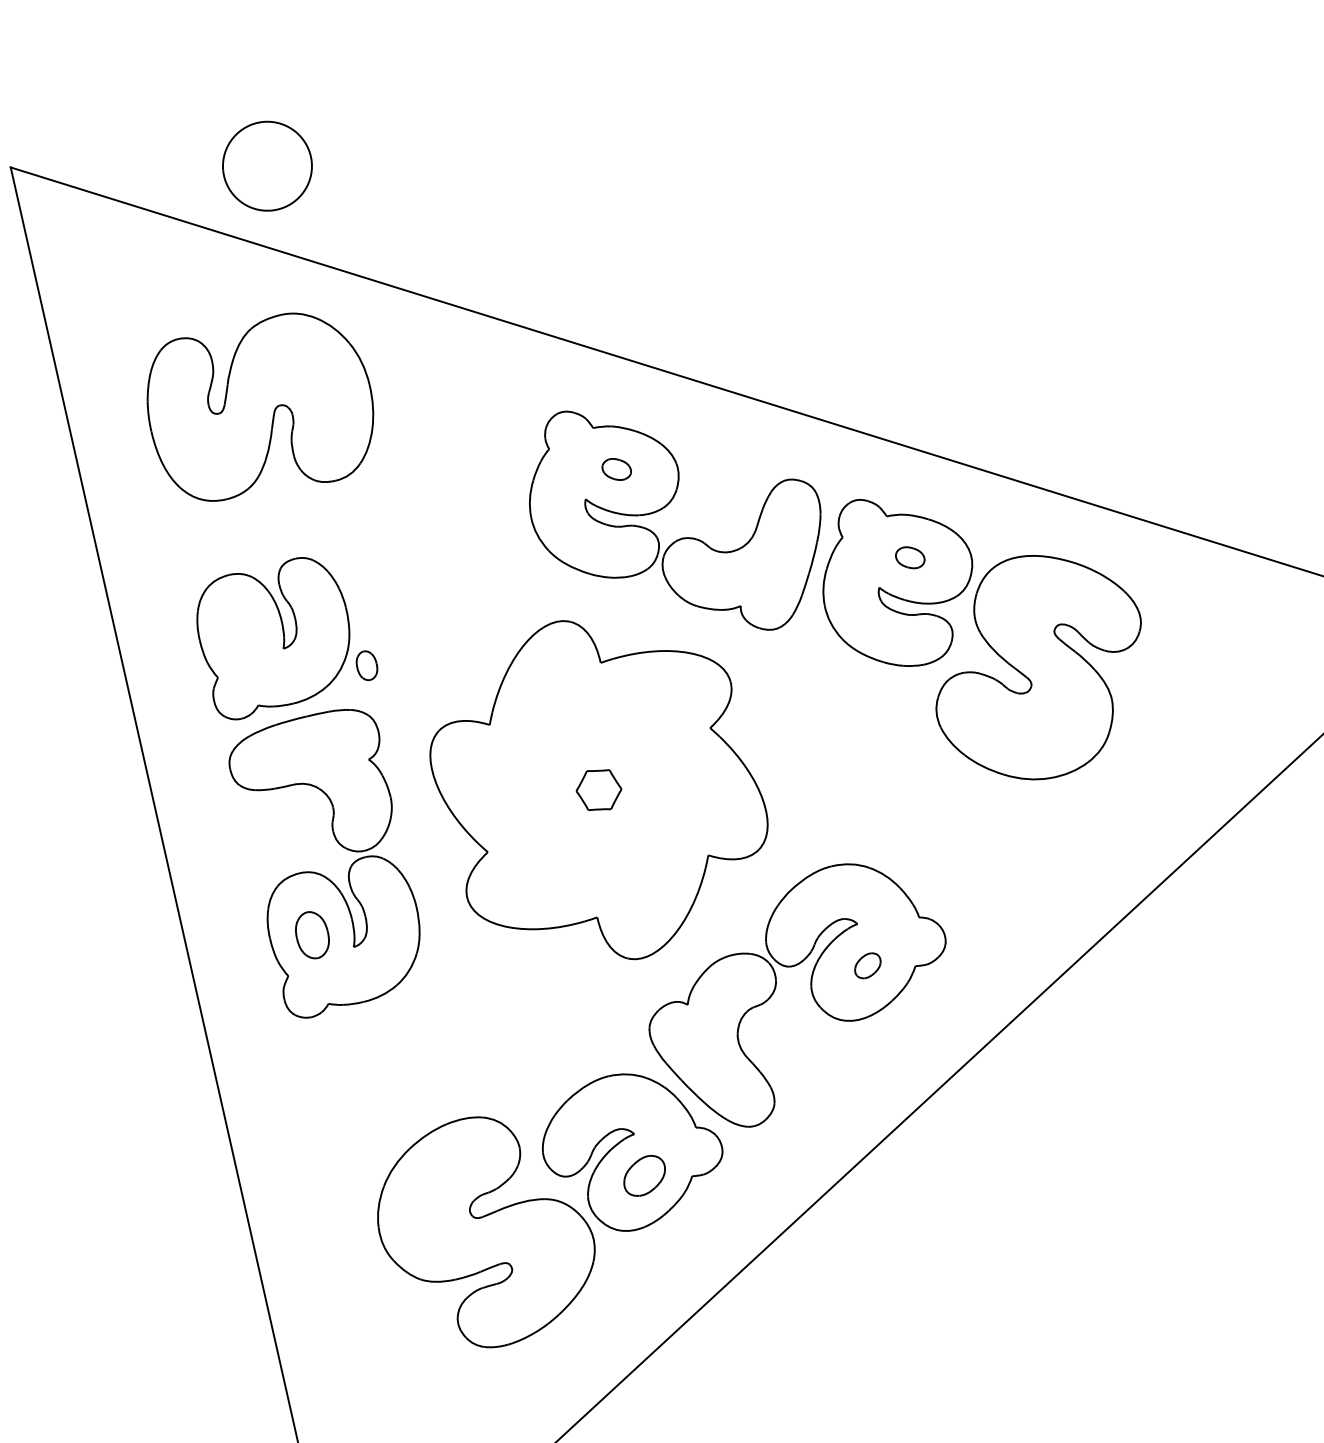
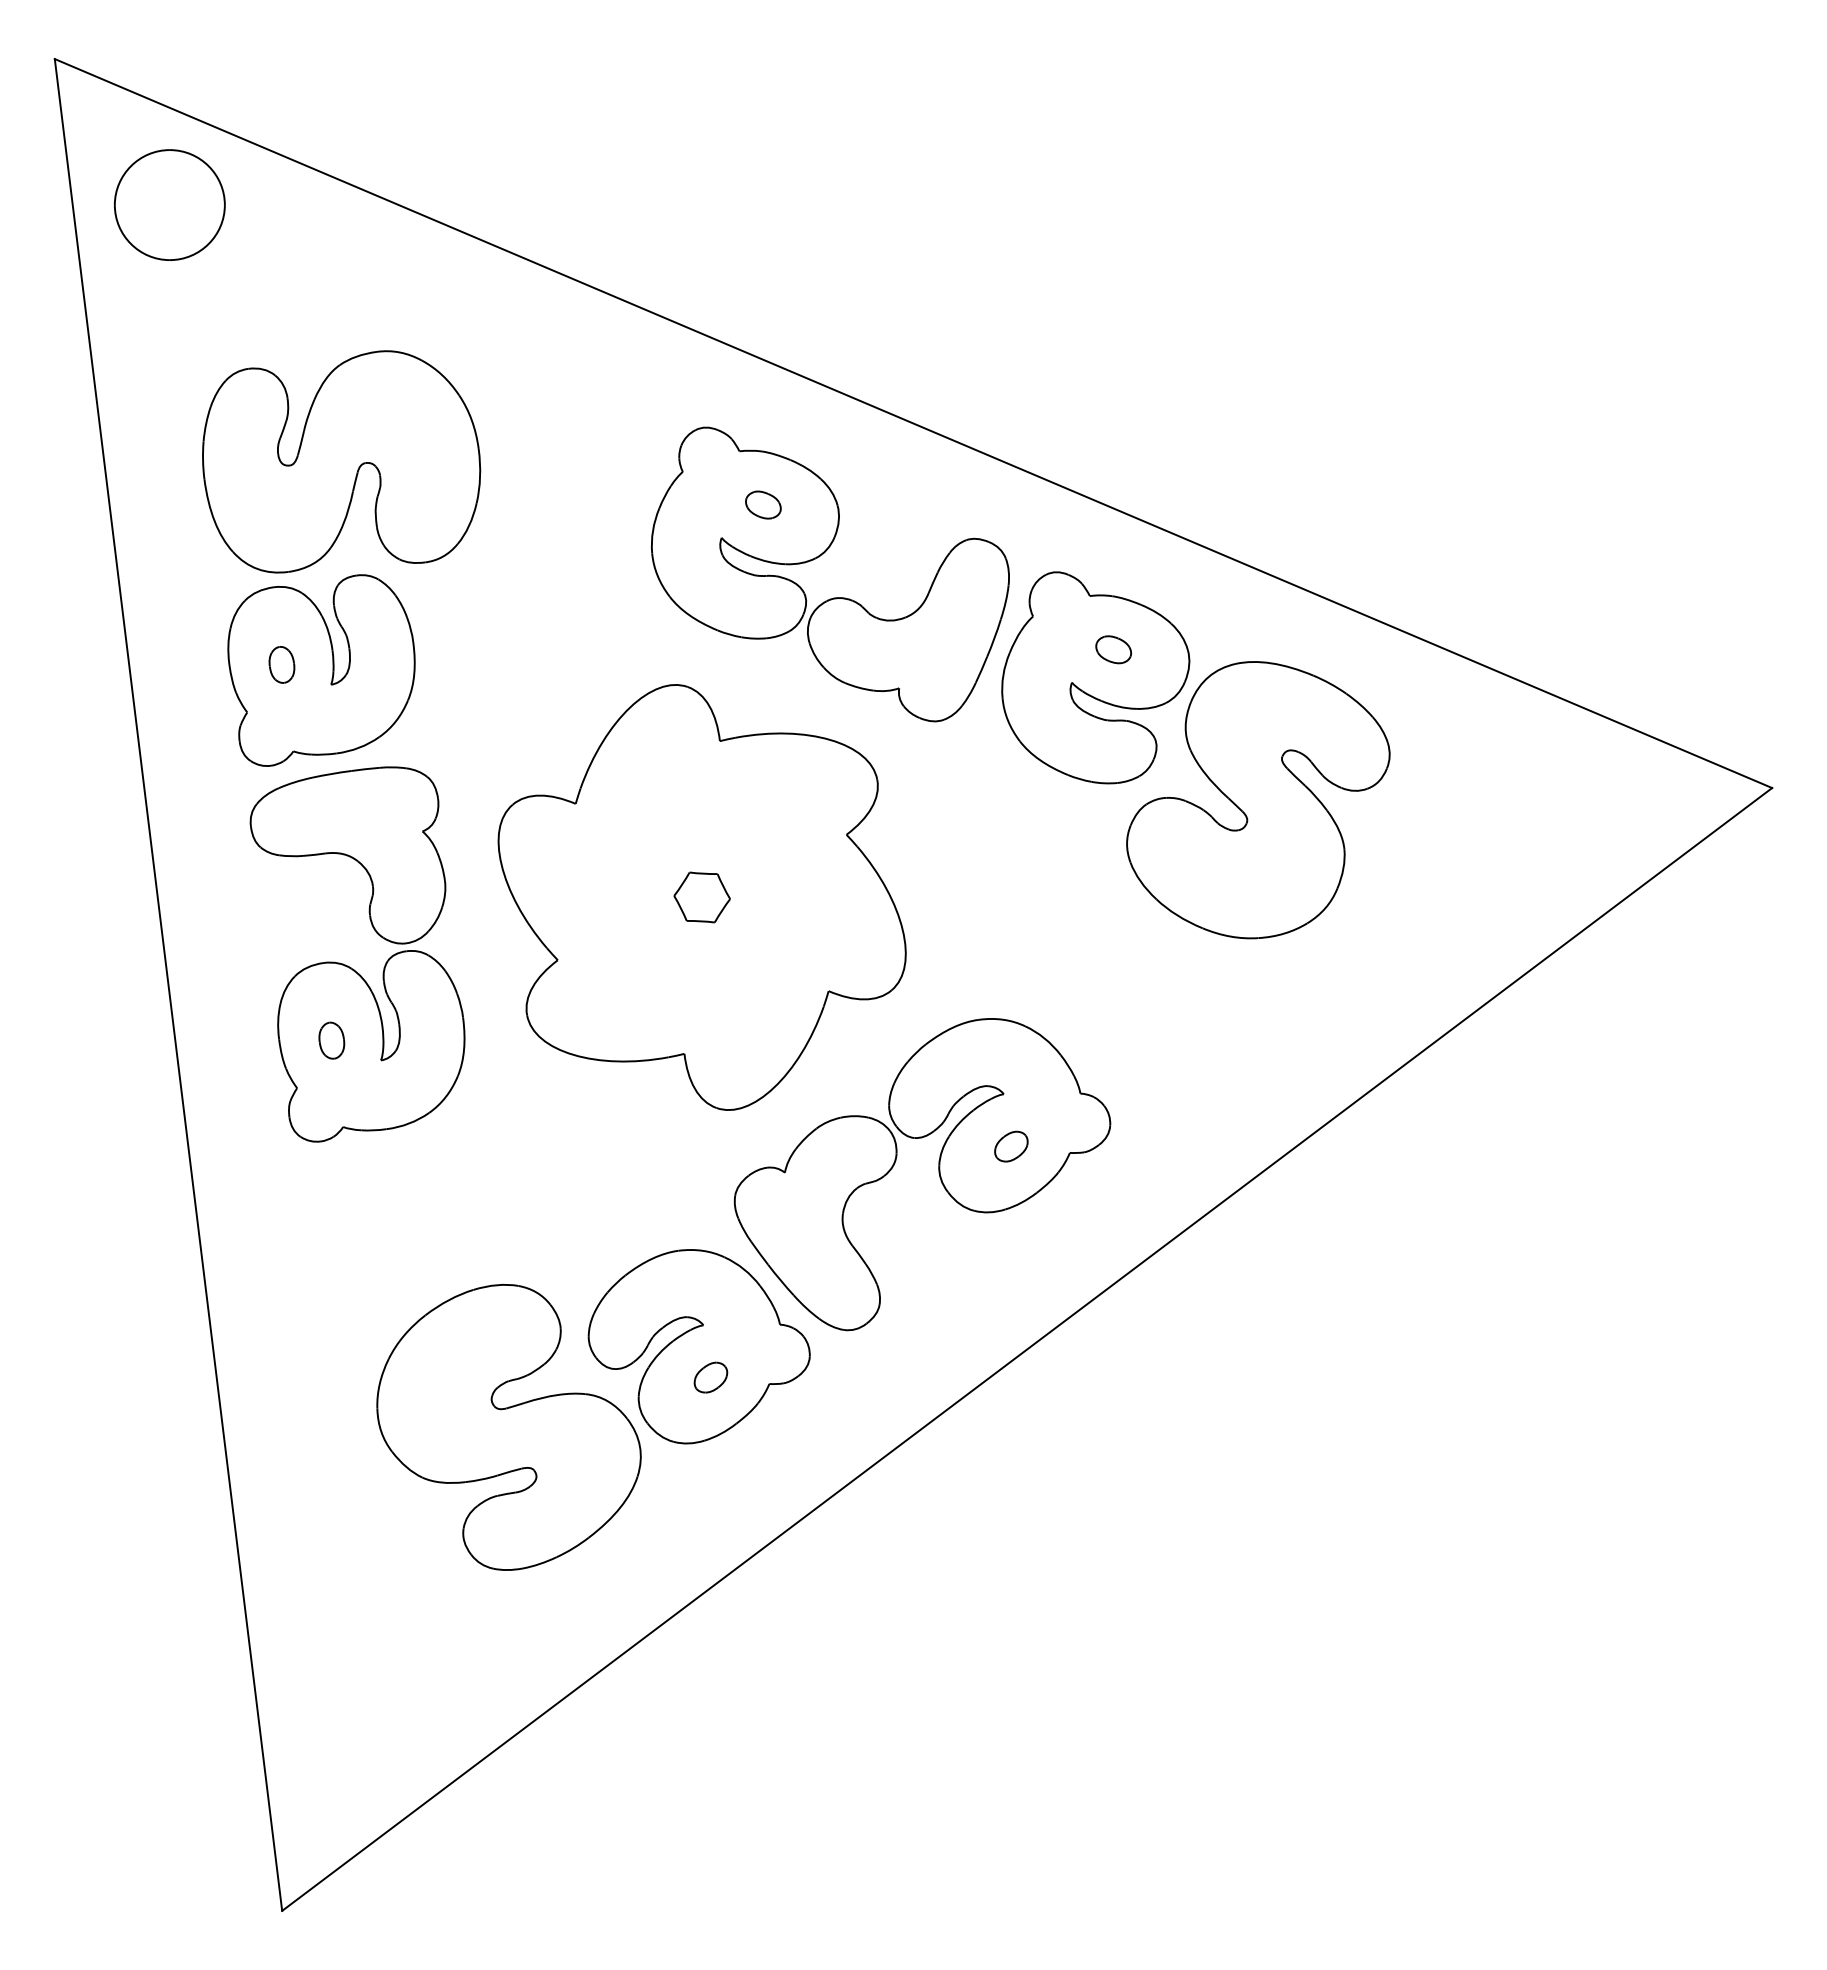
part: (267, 165) -> (169, 204), moved
part: (260, 406) -> (341, 461), moved
part: (366, 665) -> (281, 664), moved
part: (312, 934) -> (331, 1040), size x0.62
part: (644, 1175) -> (710, 1377), size x0.62

